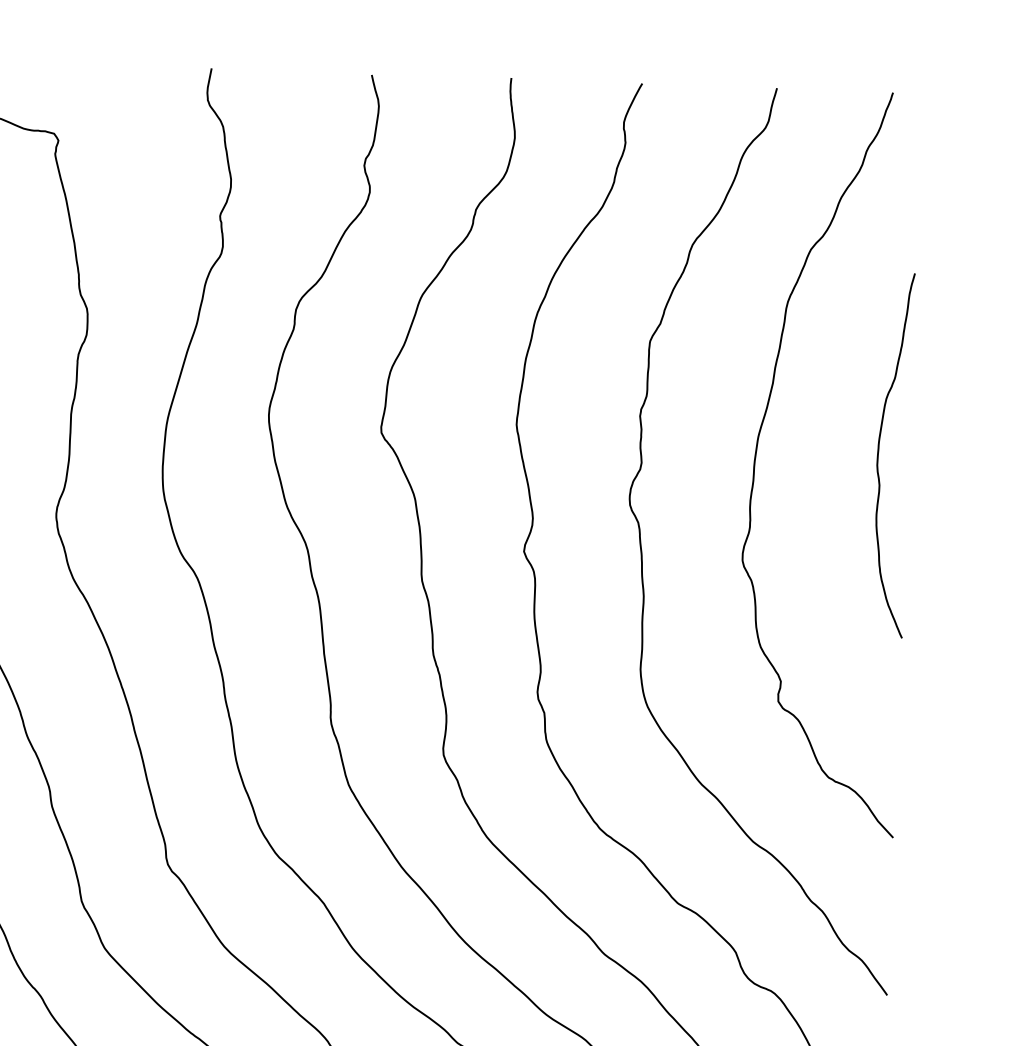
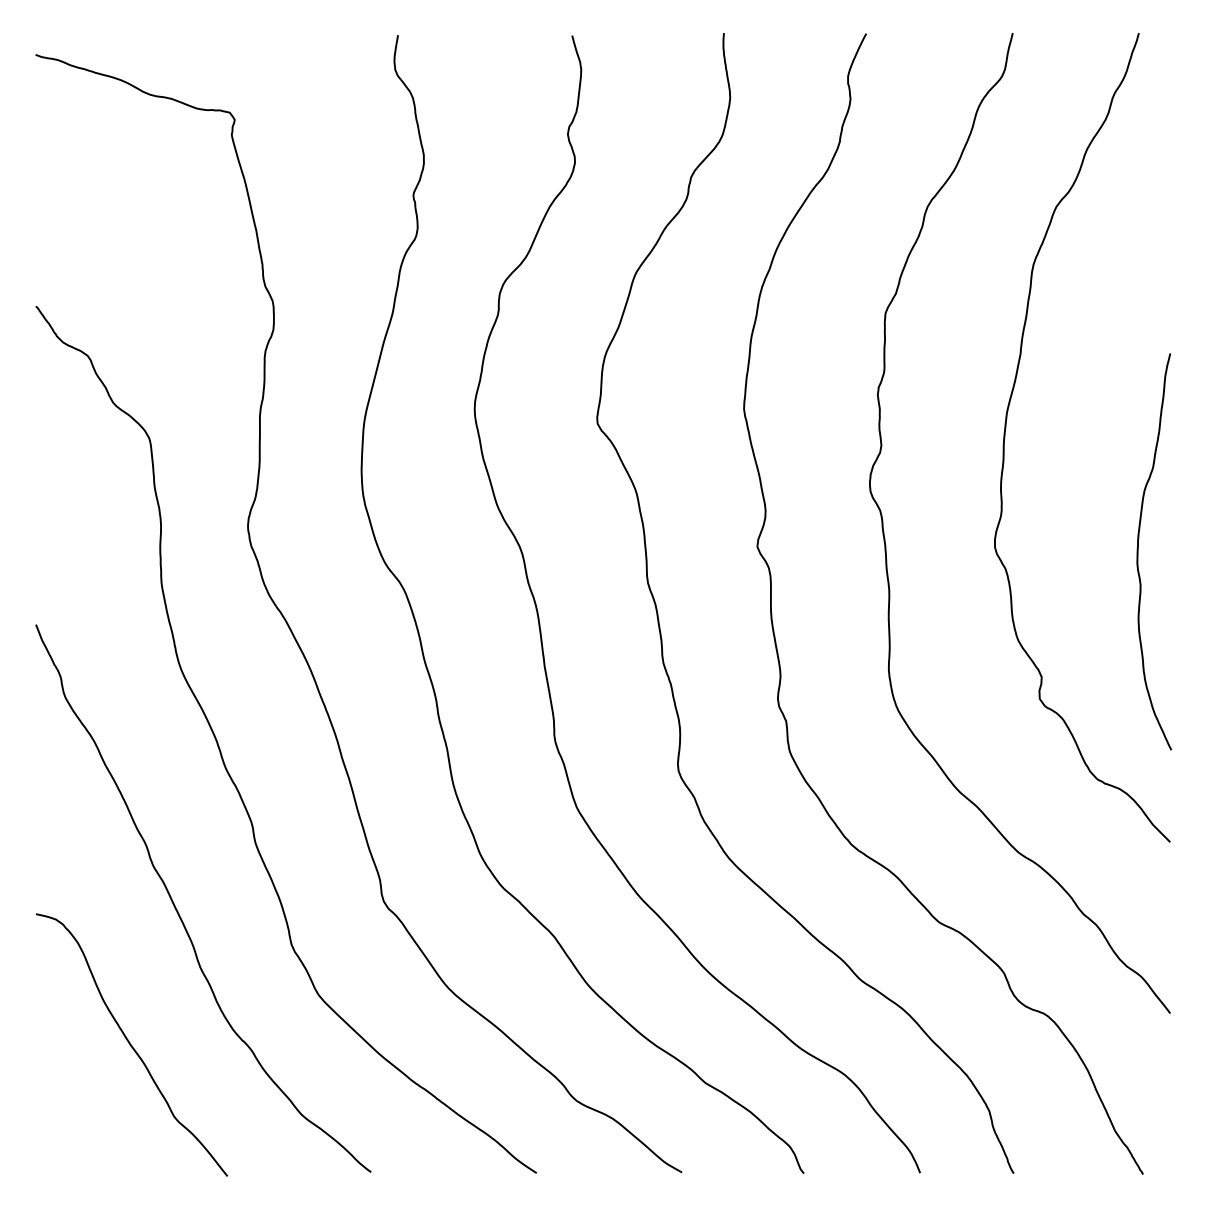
curve: (878, 454) -> (1138, 551), moved

